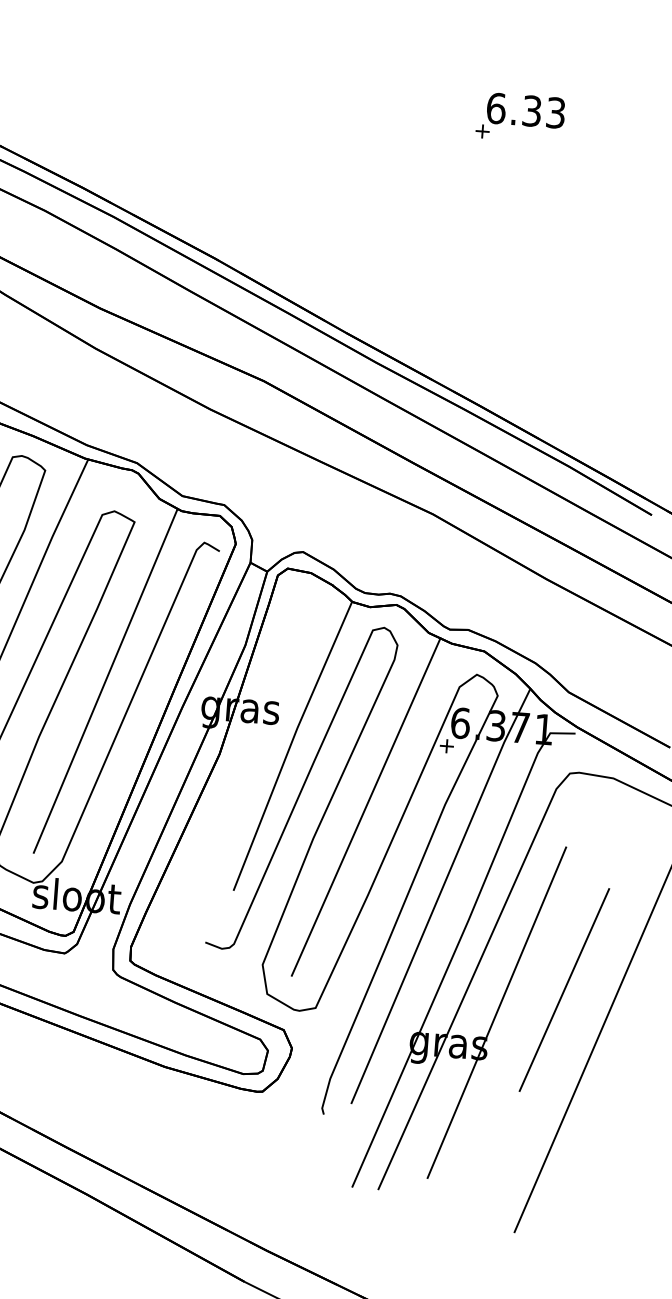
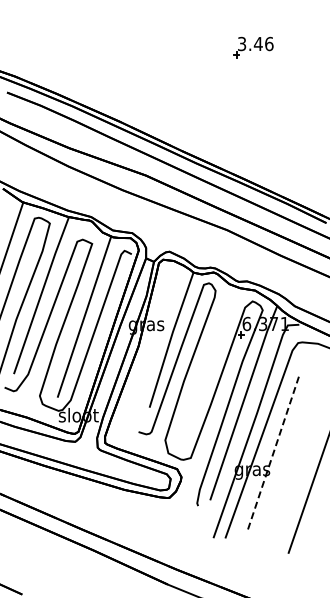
text: (525, 109) -> (255, 43), 6.33 -> 3.46
line: (365, 807) -> (206, 365), removed
line: (563, 990) -> (302, 441), removed
line: (497, 1013) -> (273, 454), solid -> dashed

